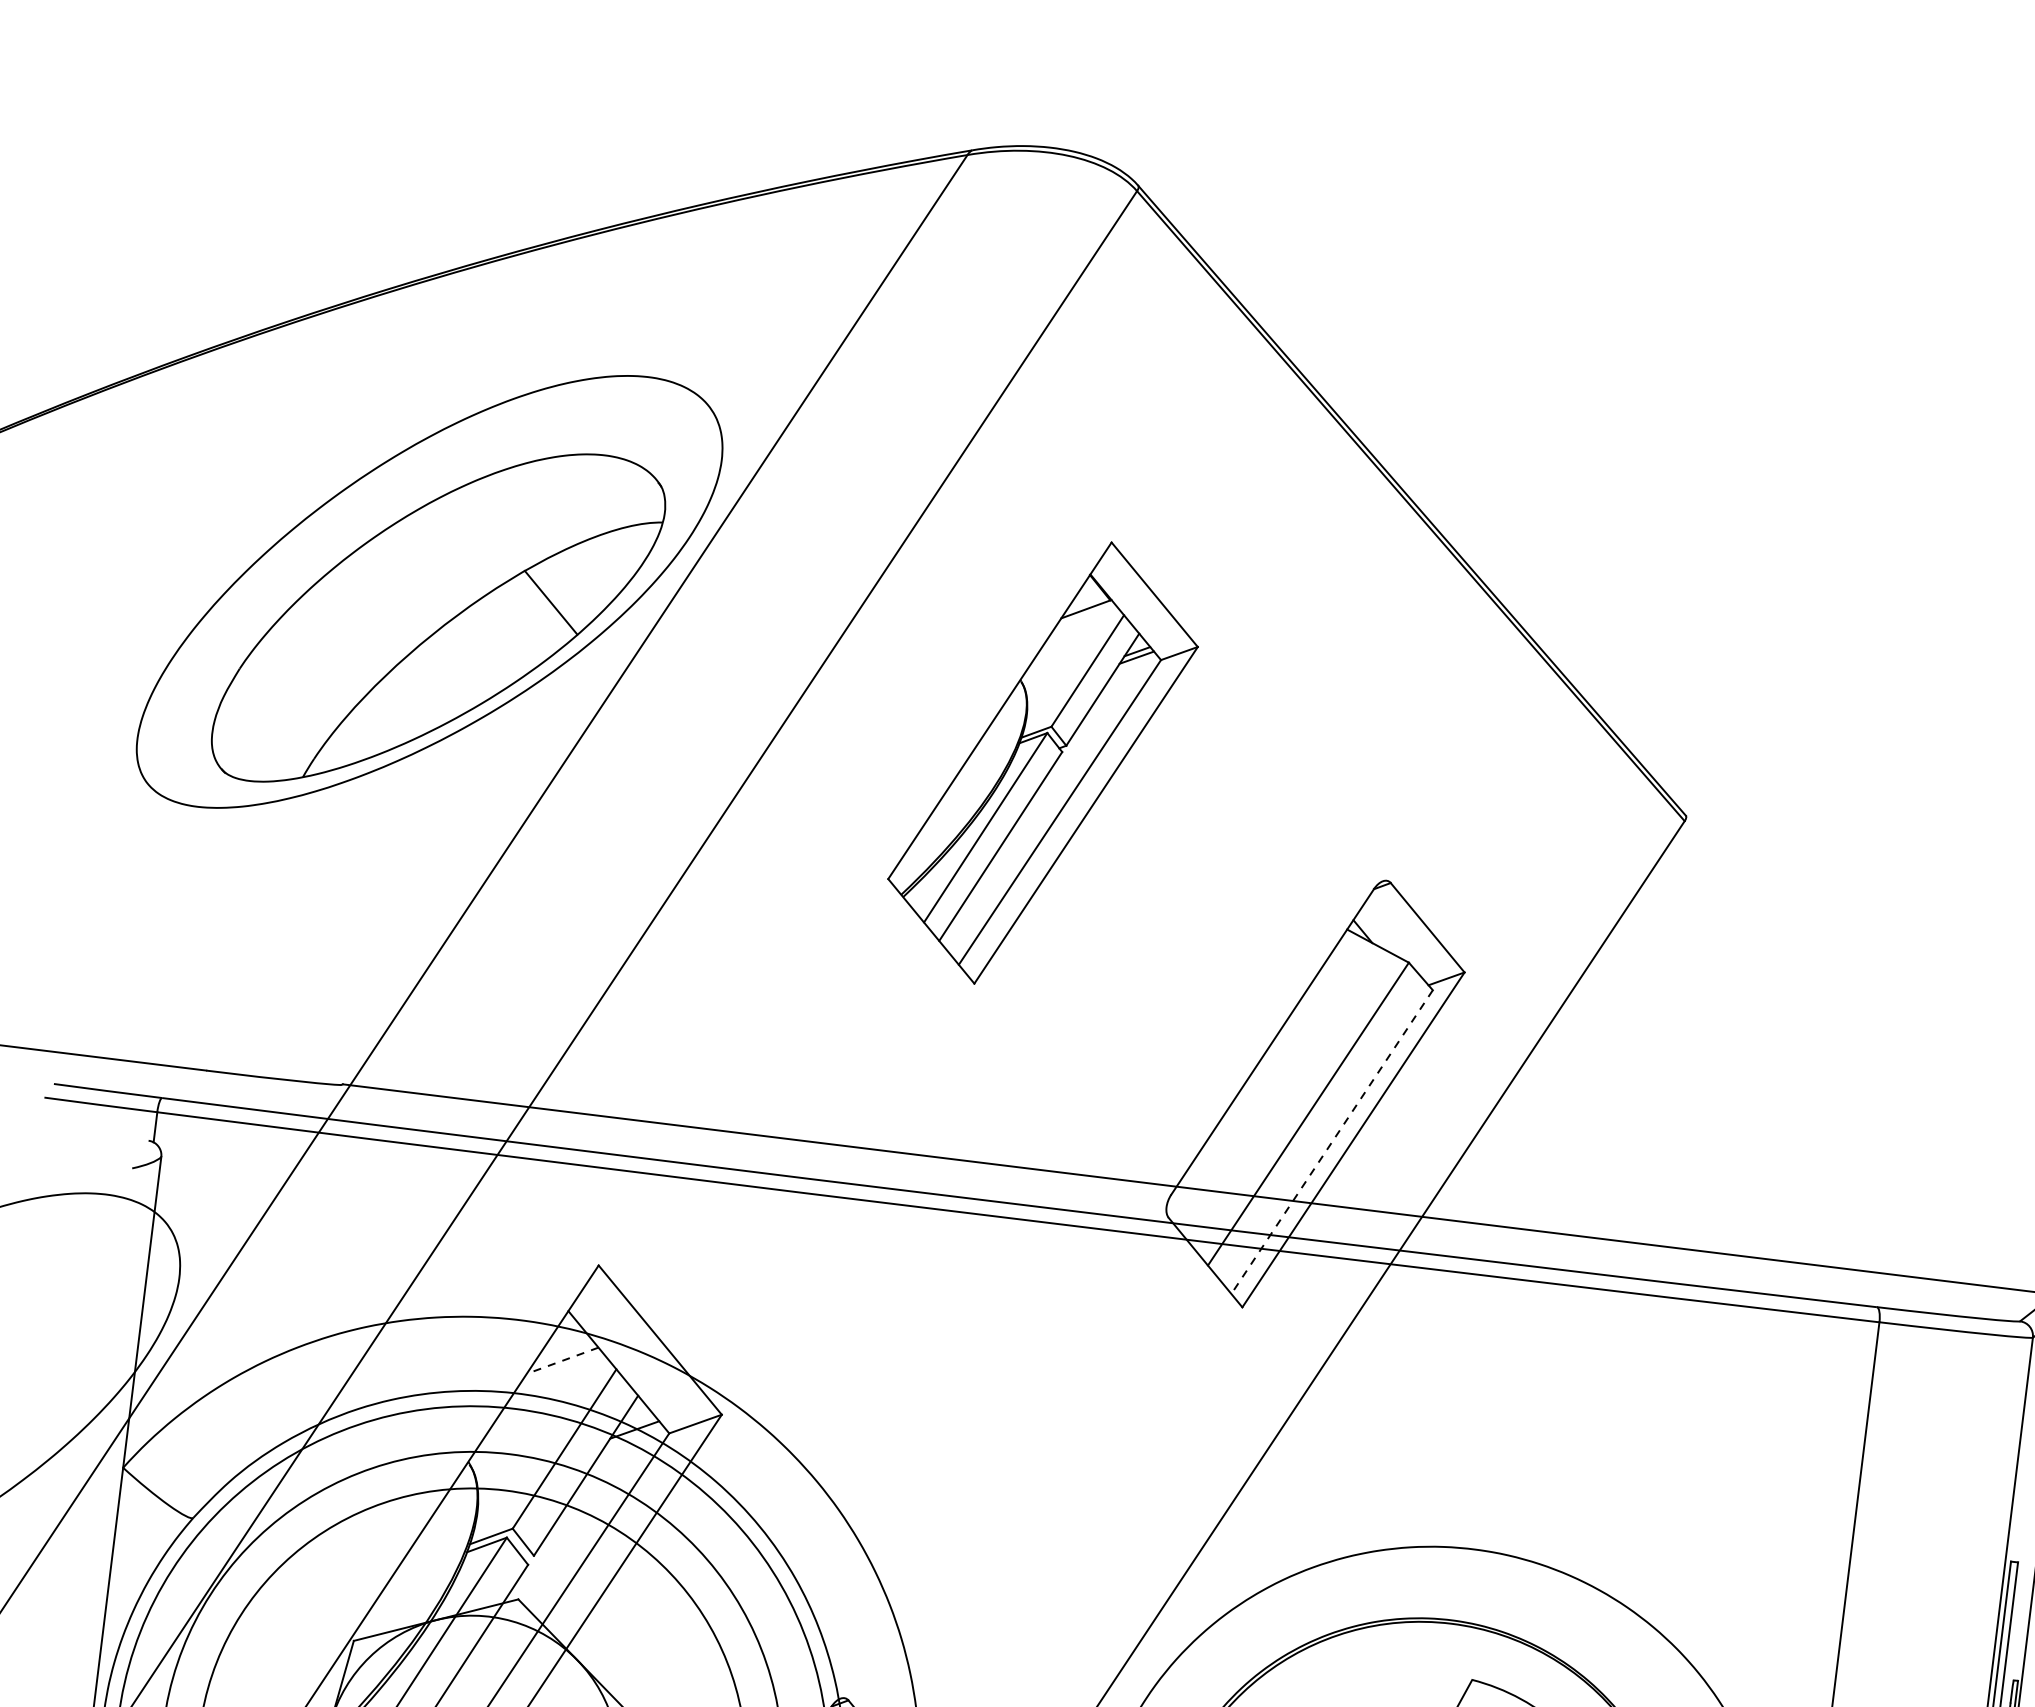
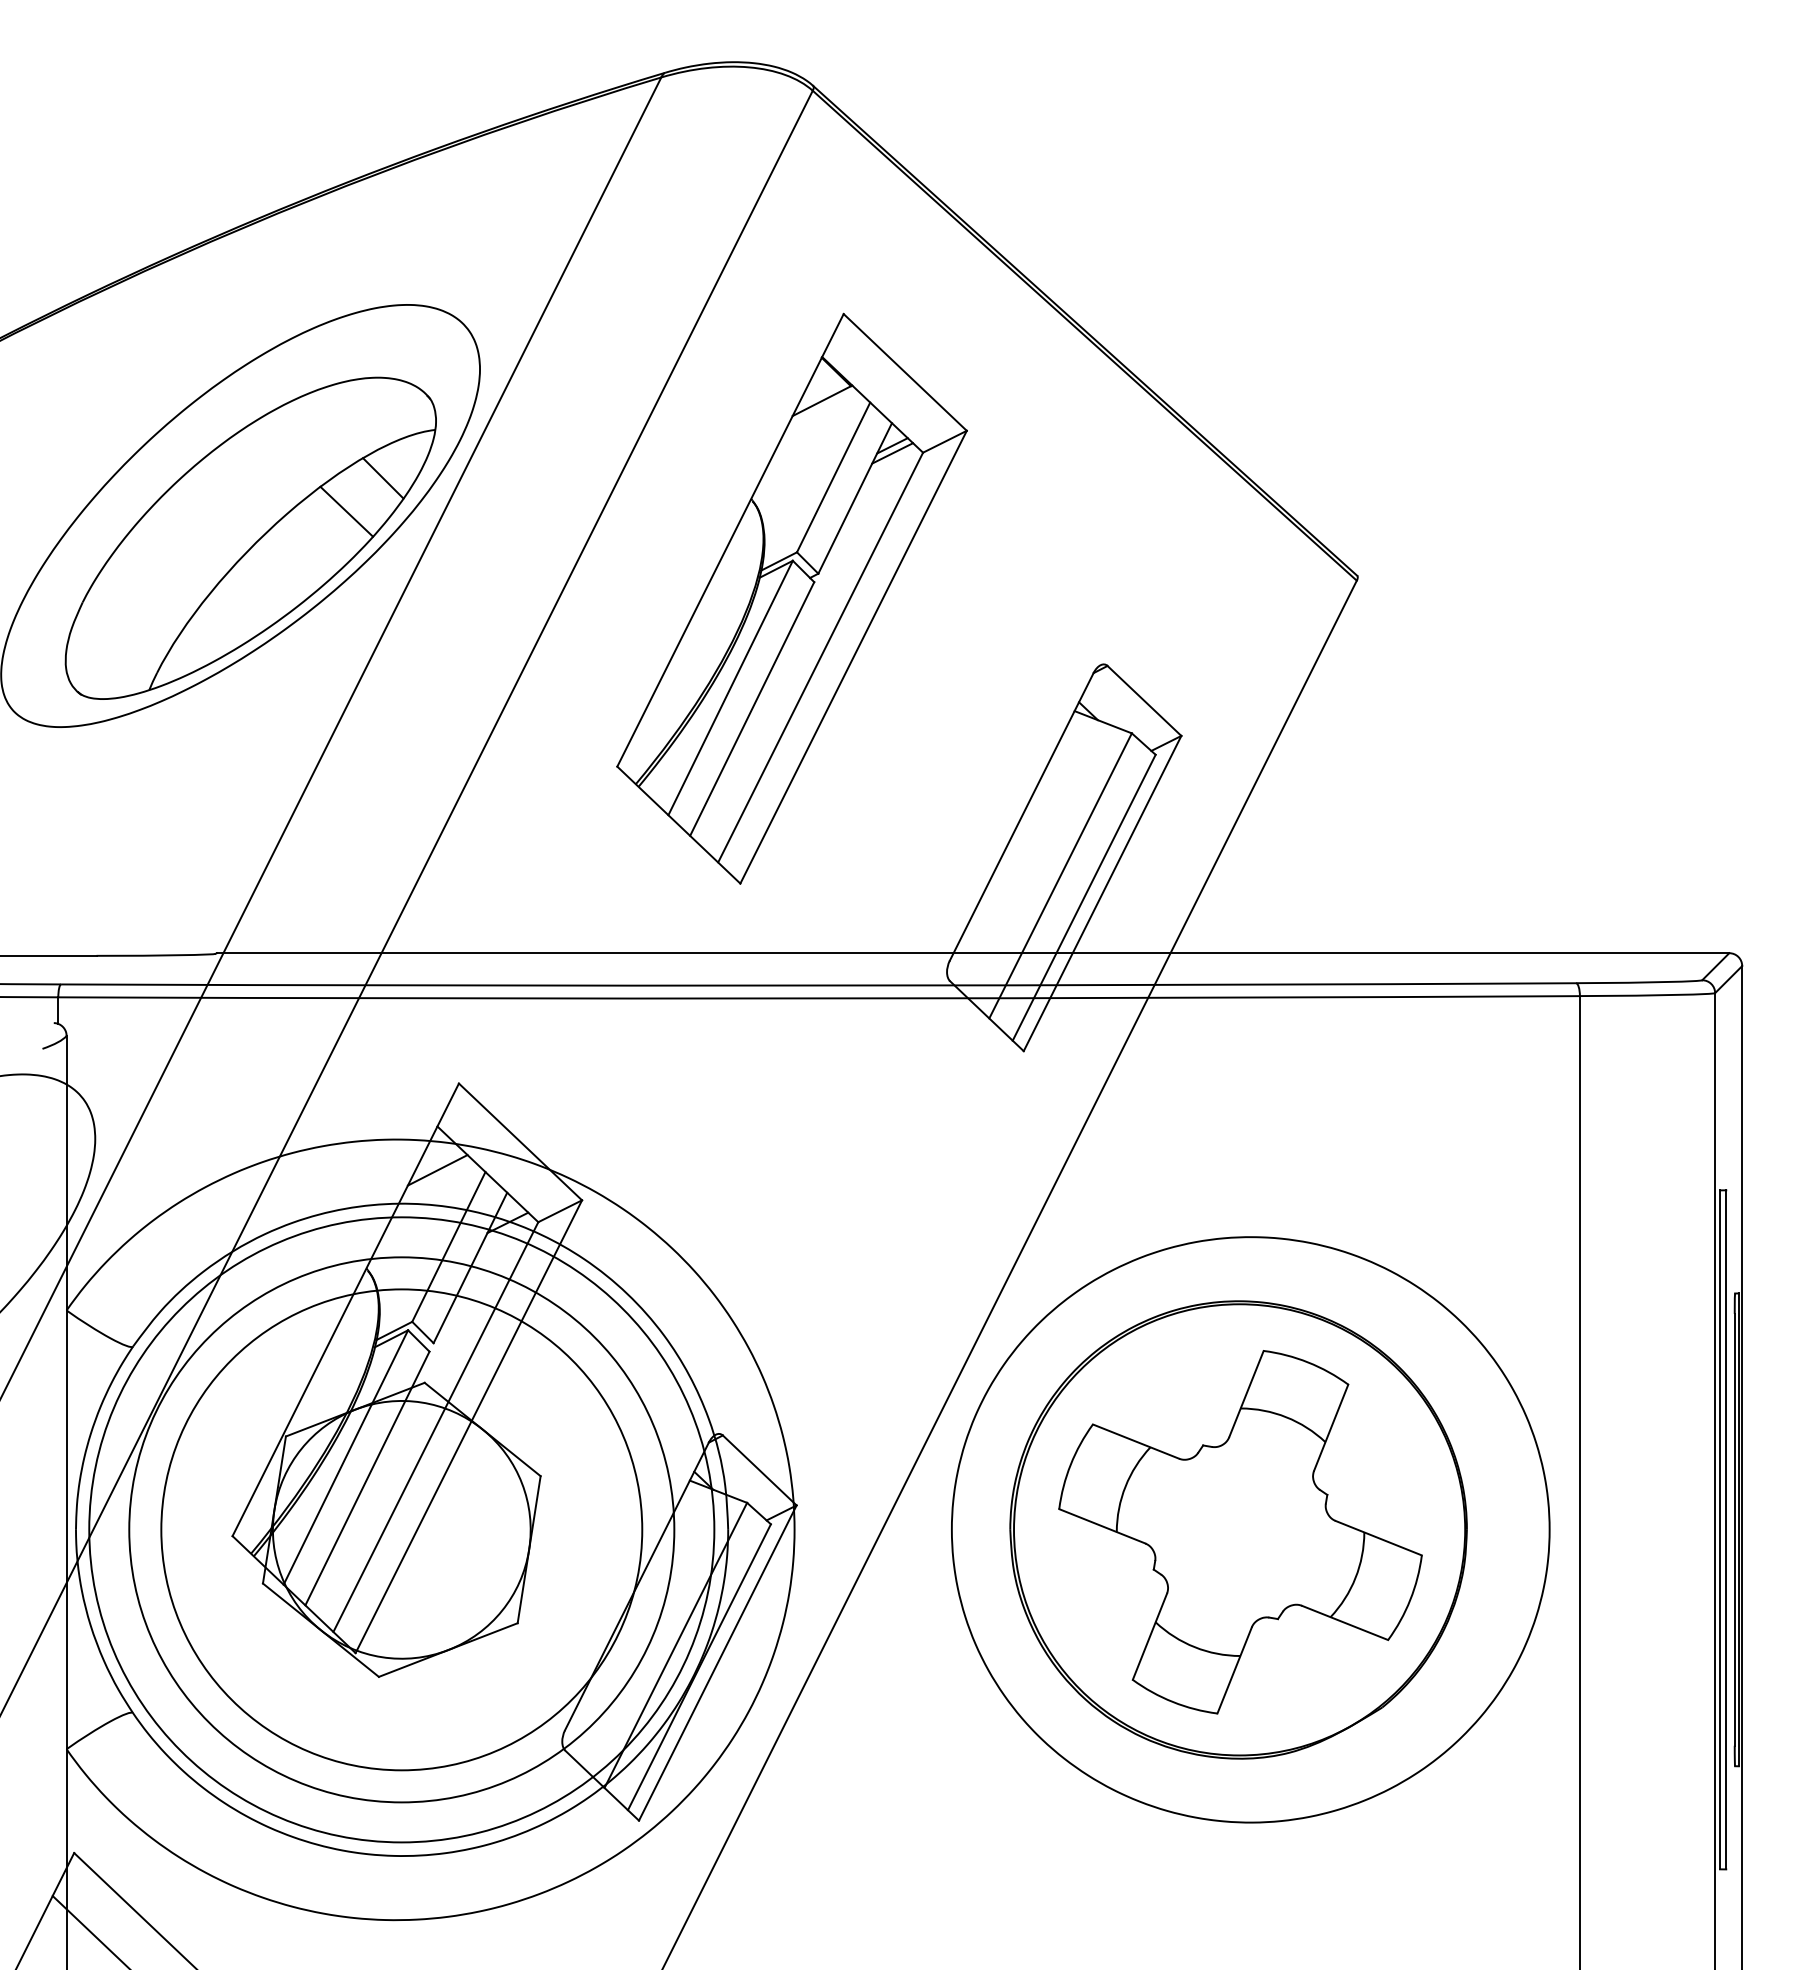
line: (597, 570) -> (383, 478), added
part: (1042, 762) -> (791, 598), size x1.43
line: (1332, 1141) -> (1084, 897), dashed -> solid
line: (562, 1360) -> (437, 1170), dashed -> solid

